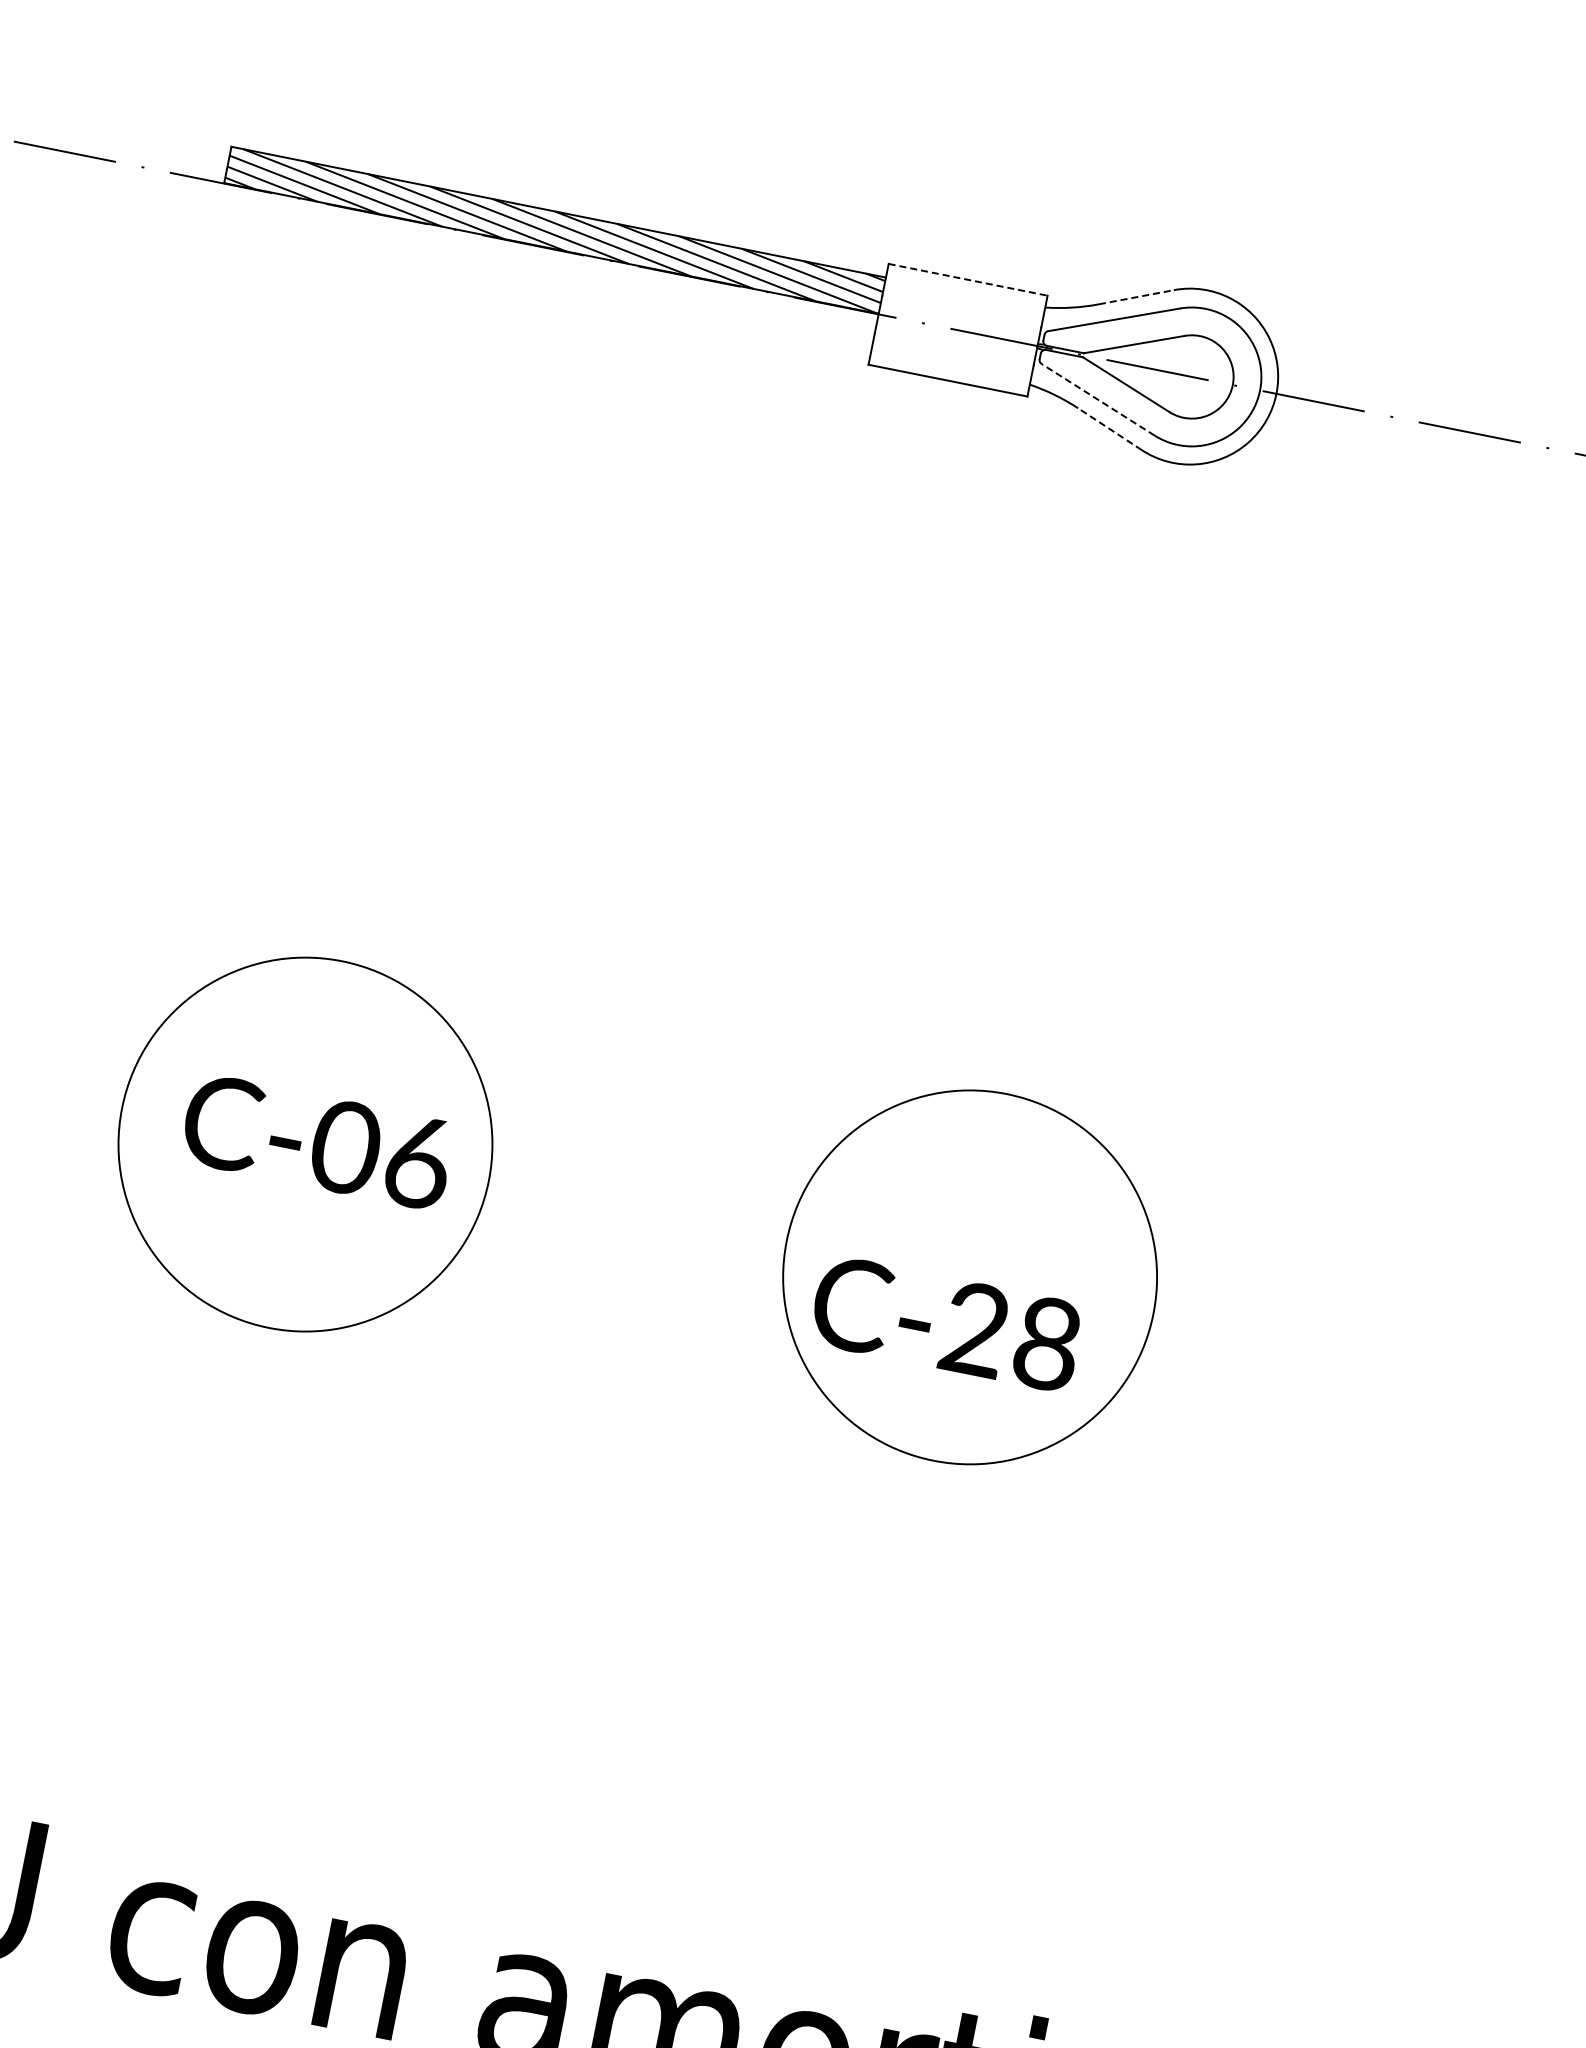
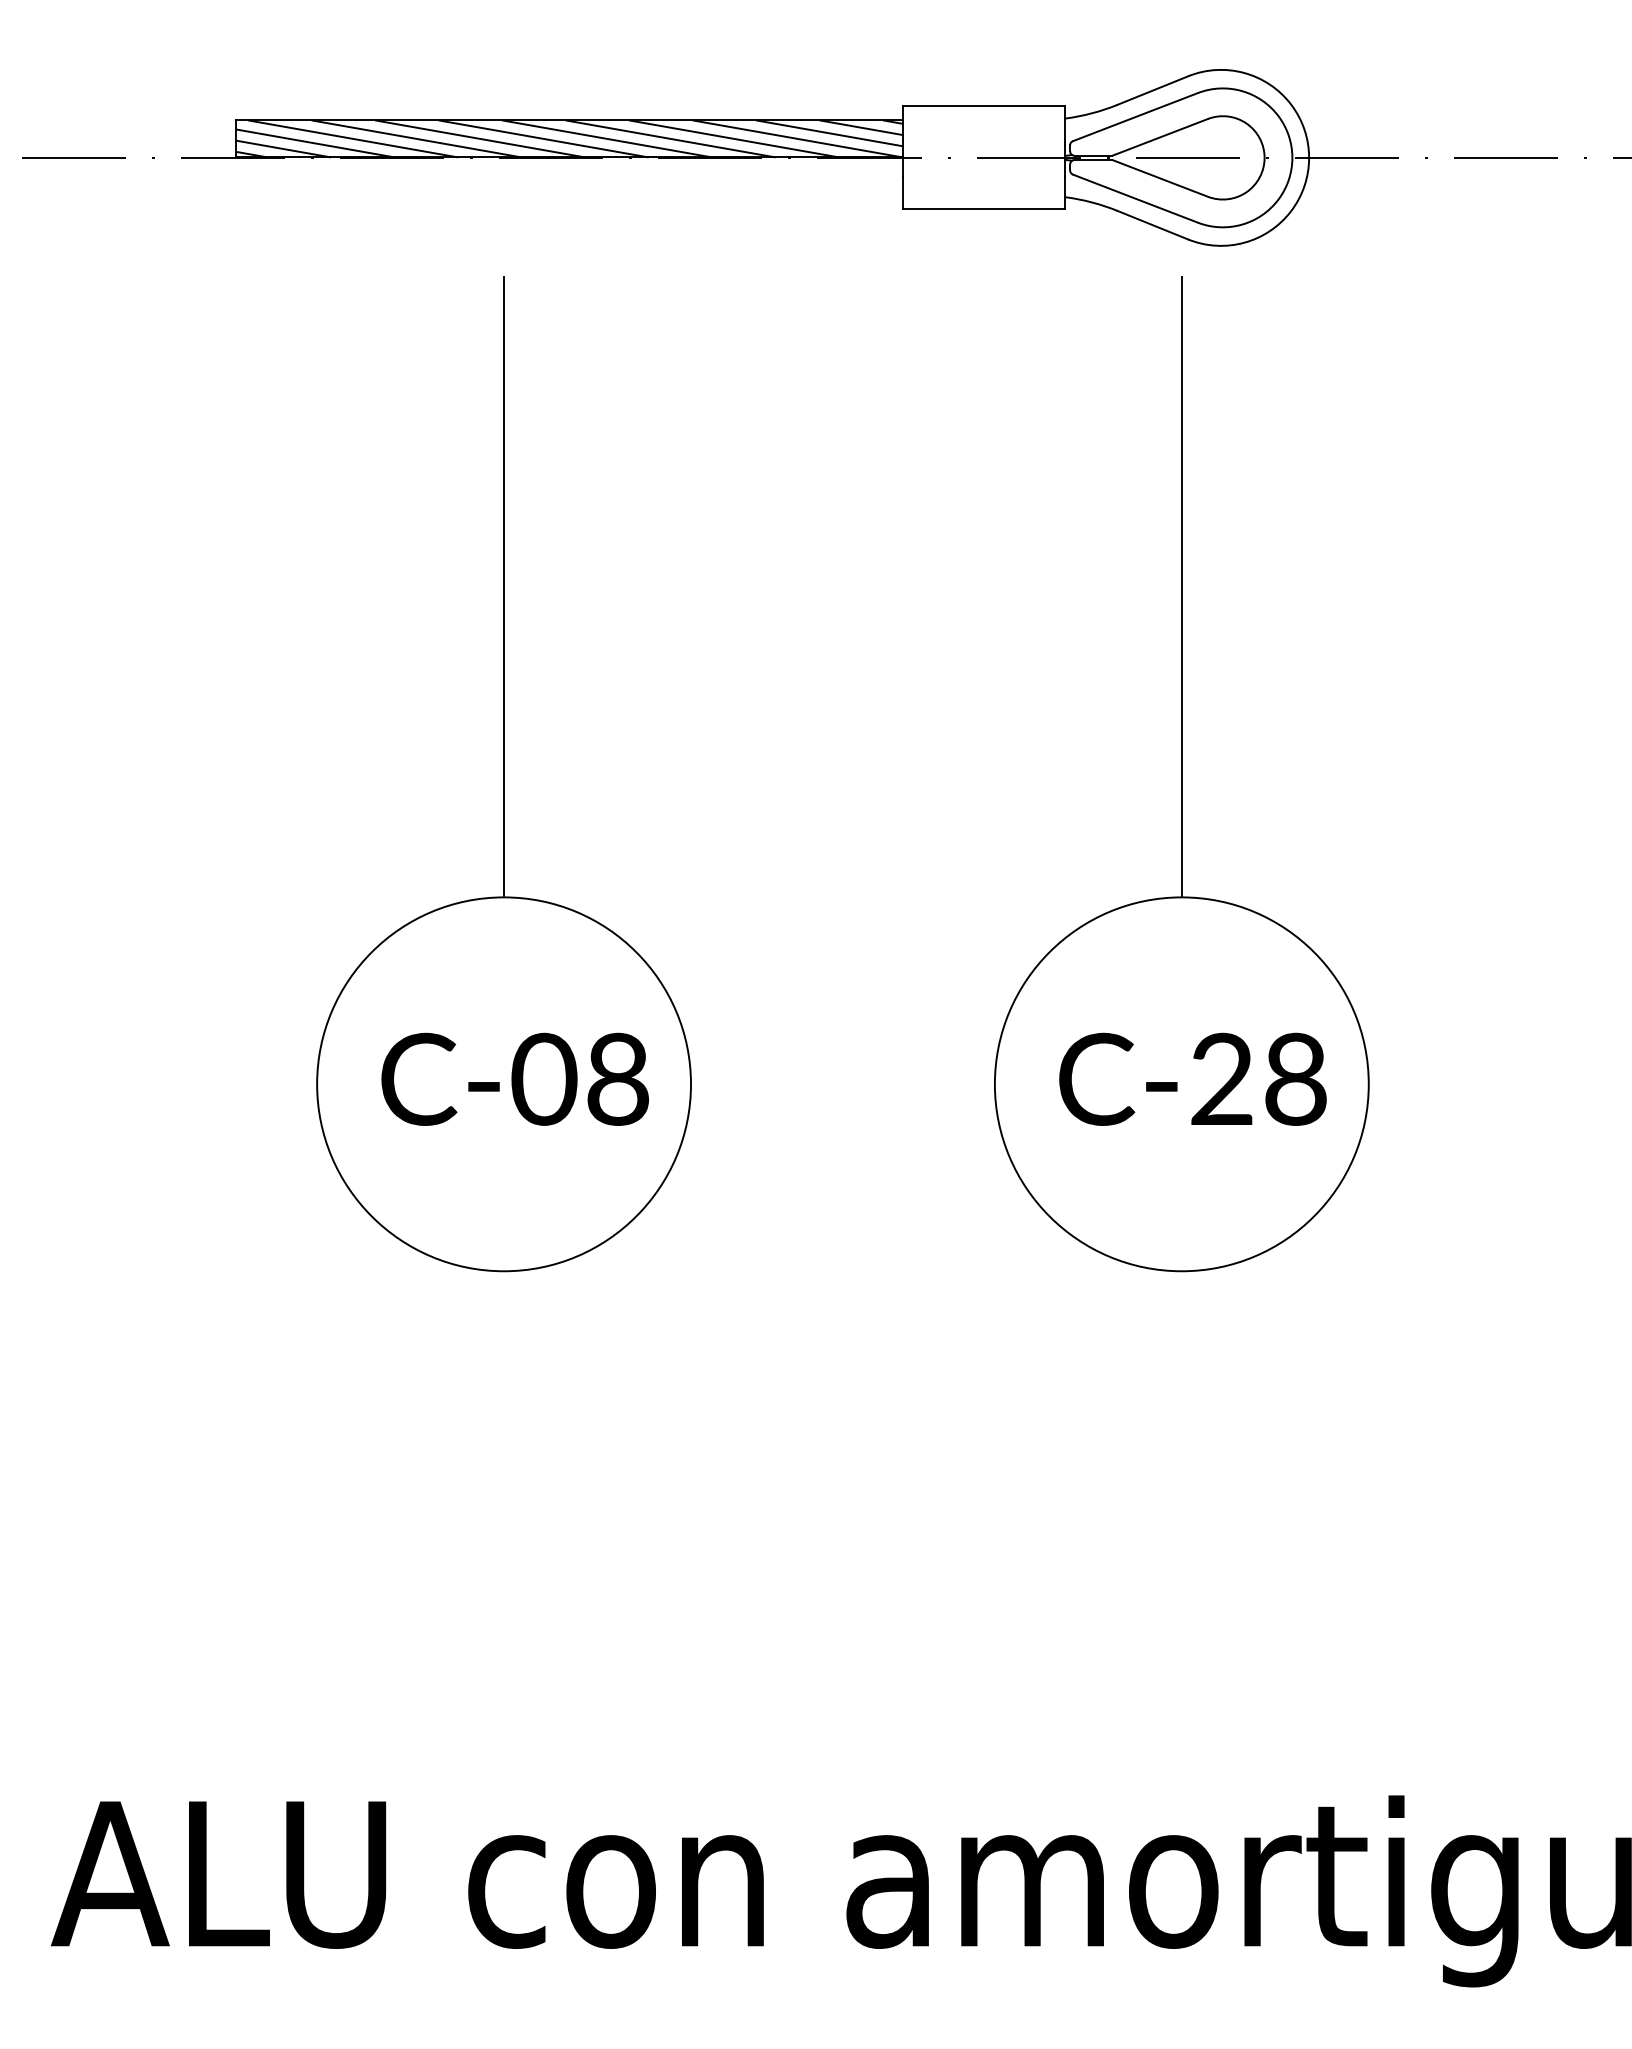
line: (968, 279) -> (984, 106), dashed -> solid
line: (1137, 297) -> (1153, 90), dashed -> solid
line: (1098, 399) -> (1135, 198), dashed -> solid
line: (1109, 429) -> (1152, 225), dashed -> solid
line: (403, 656) -> (504, 586), added
line: (1067, 789) -> (1181, 586), added
text: (418, 1161) -> (618, 1078), C-06 -> C-08
text: (946, 1322) -> (1192, 1078), moved

